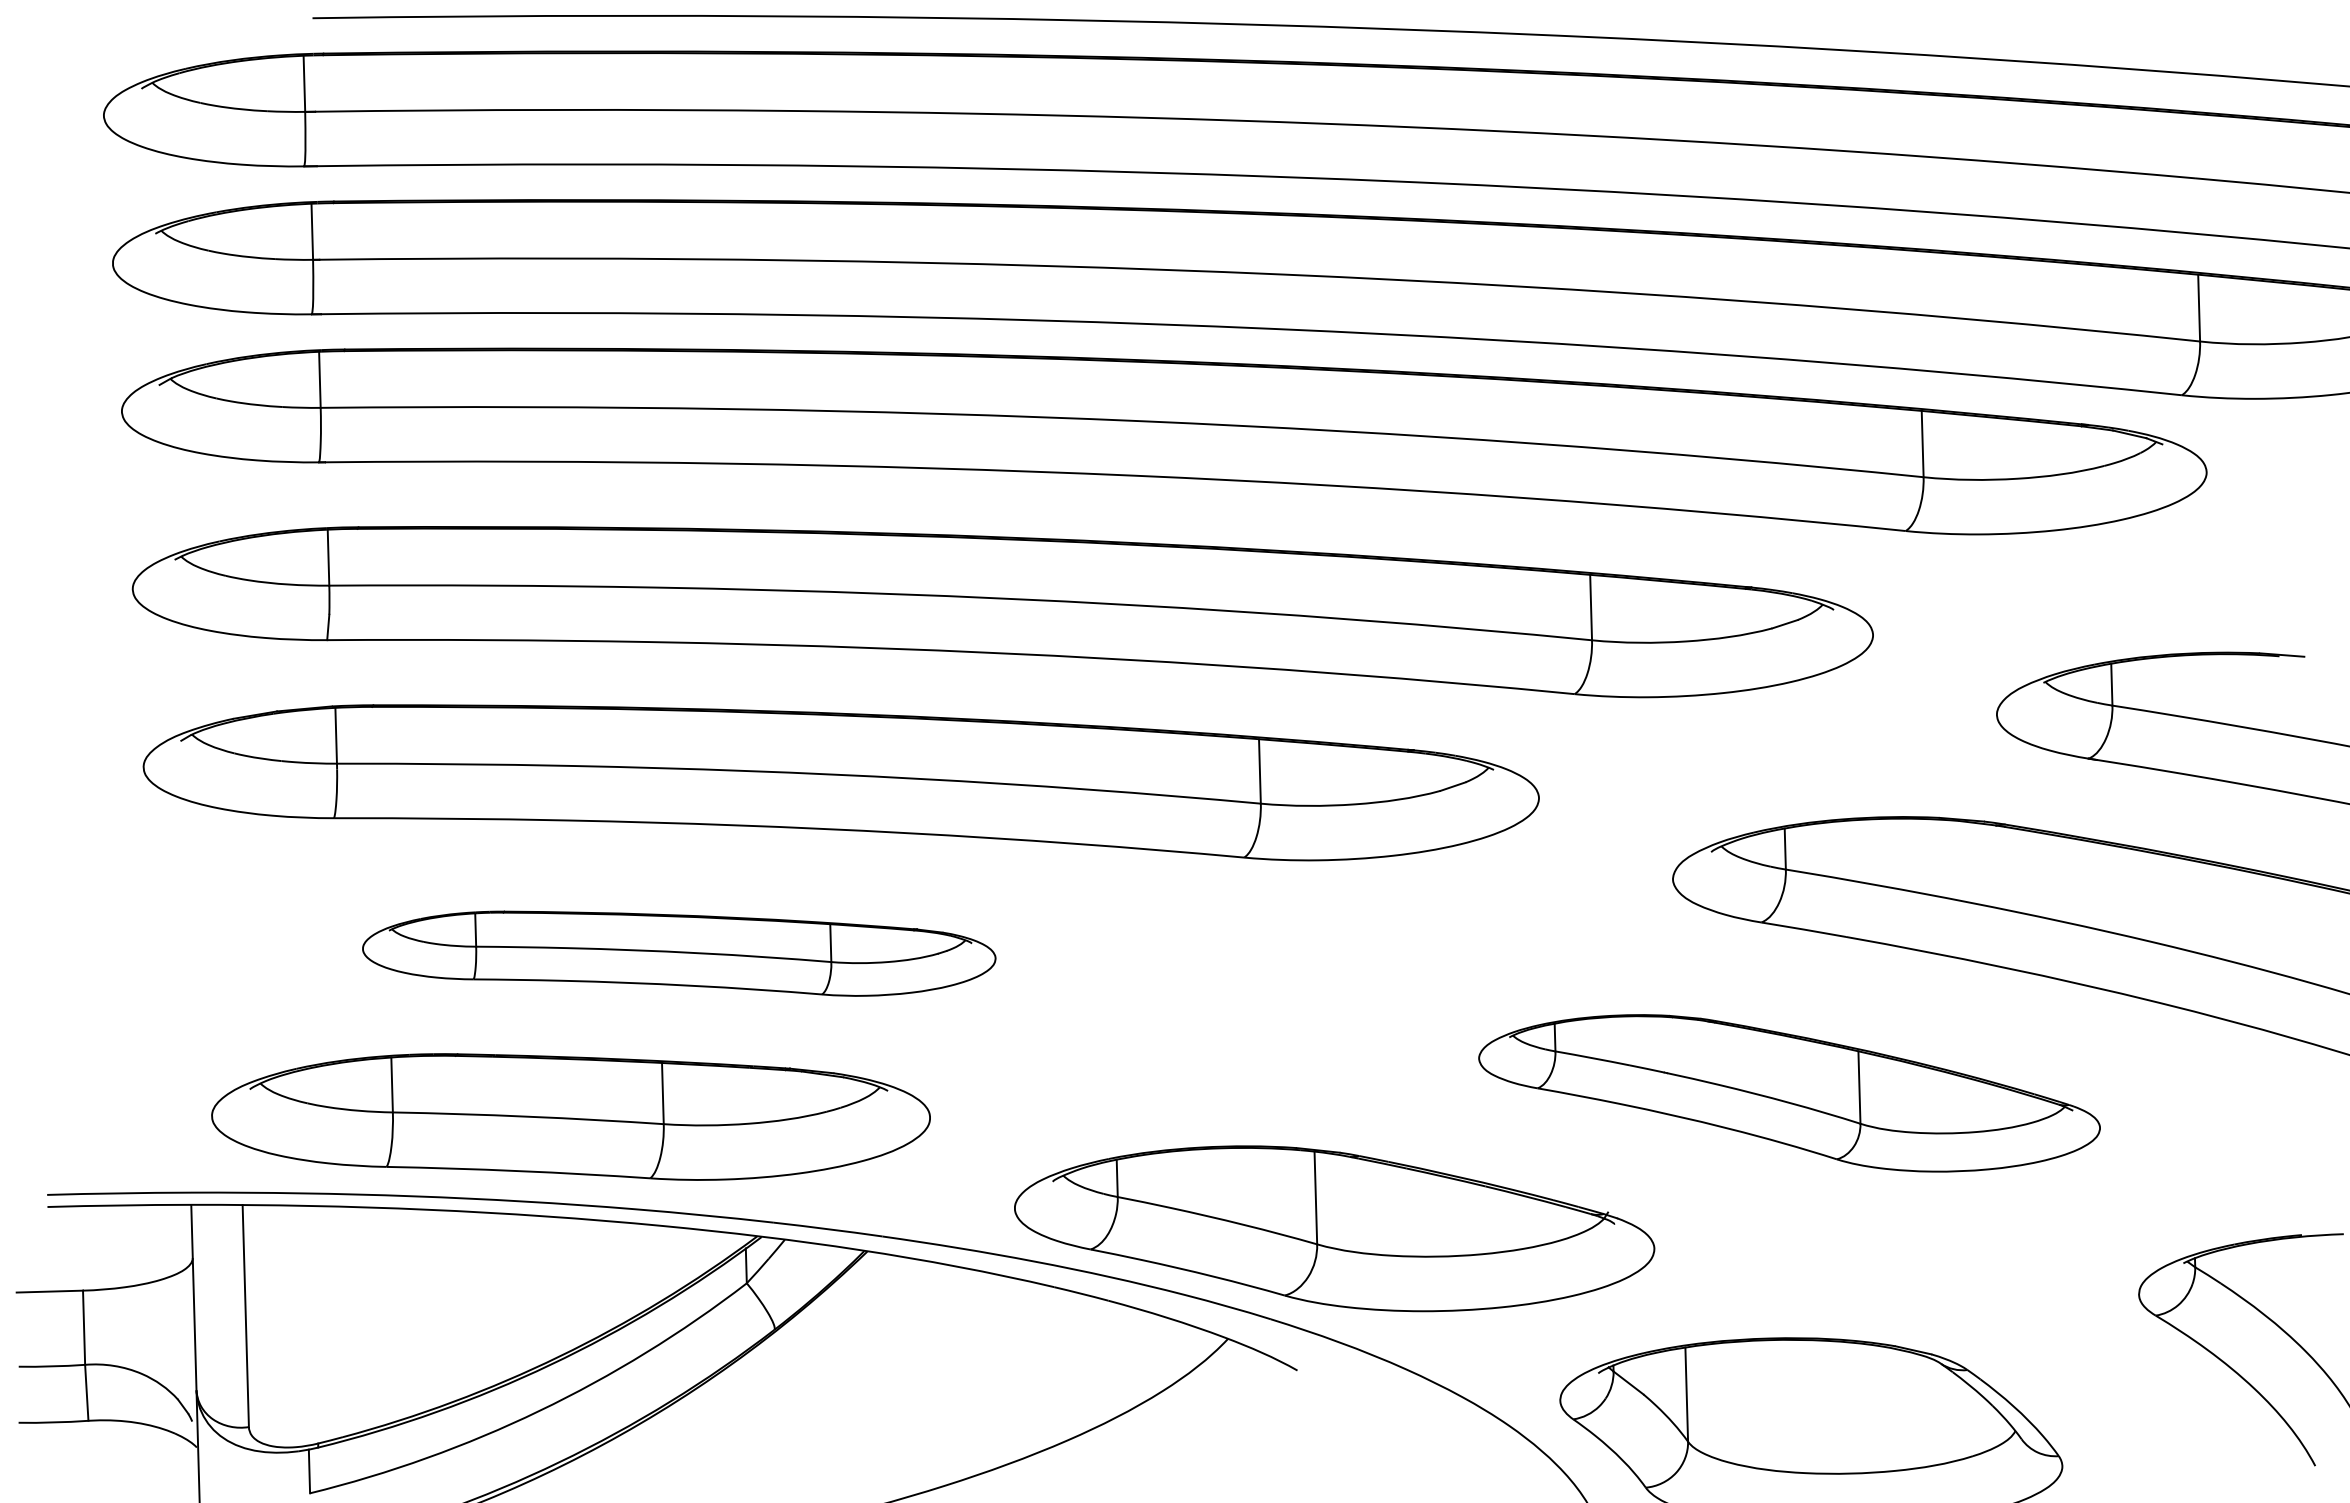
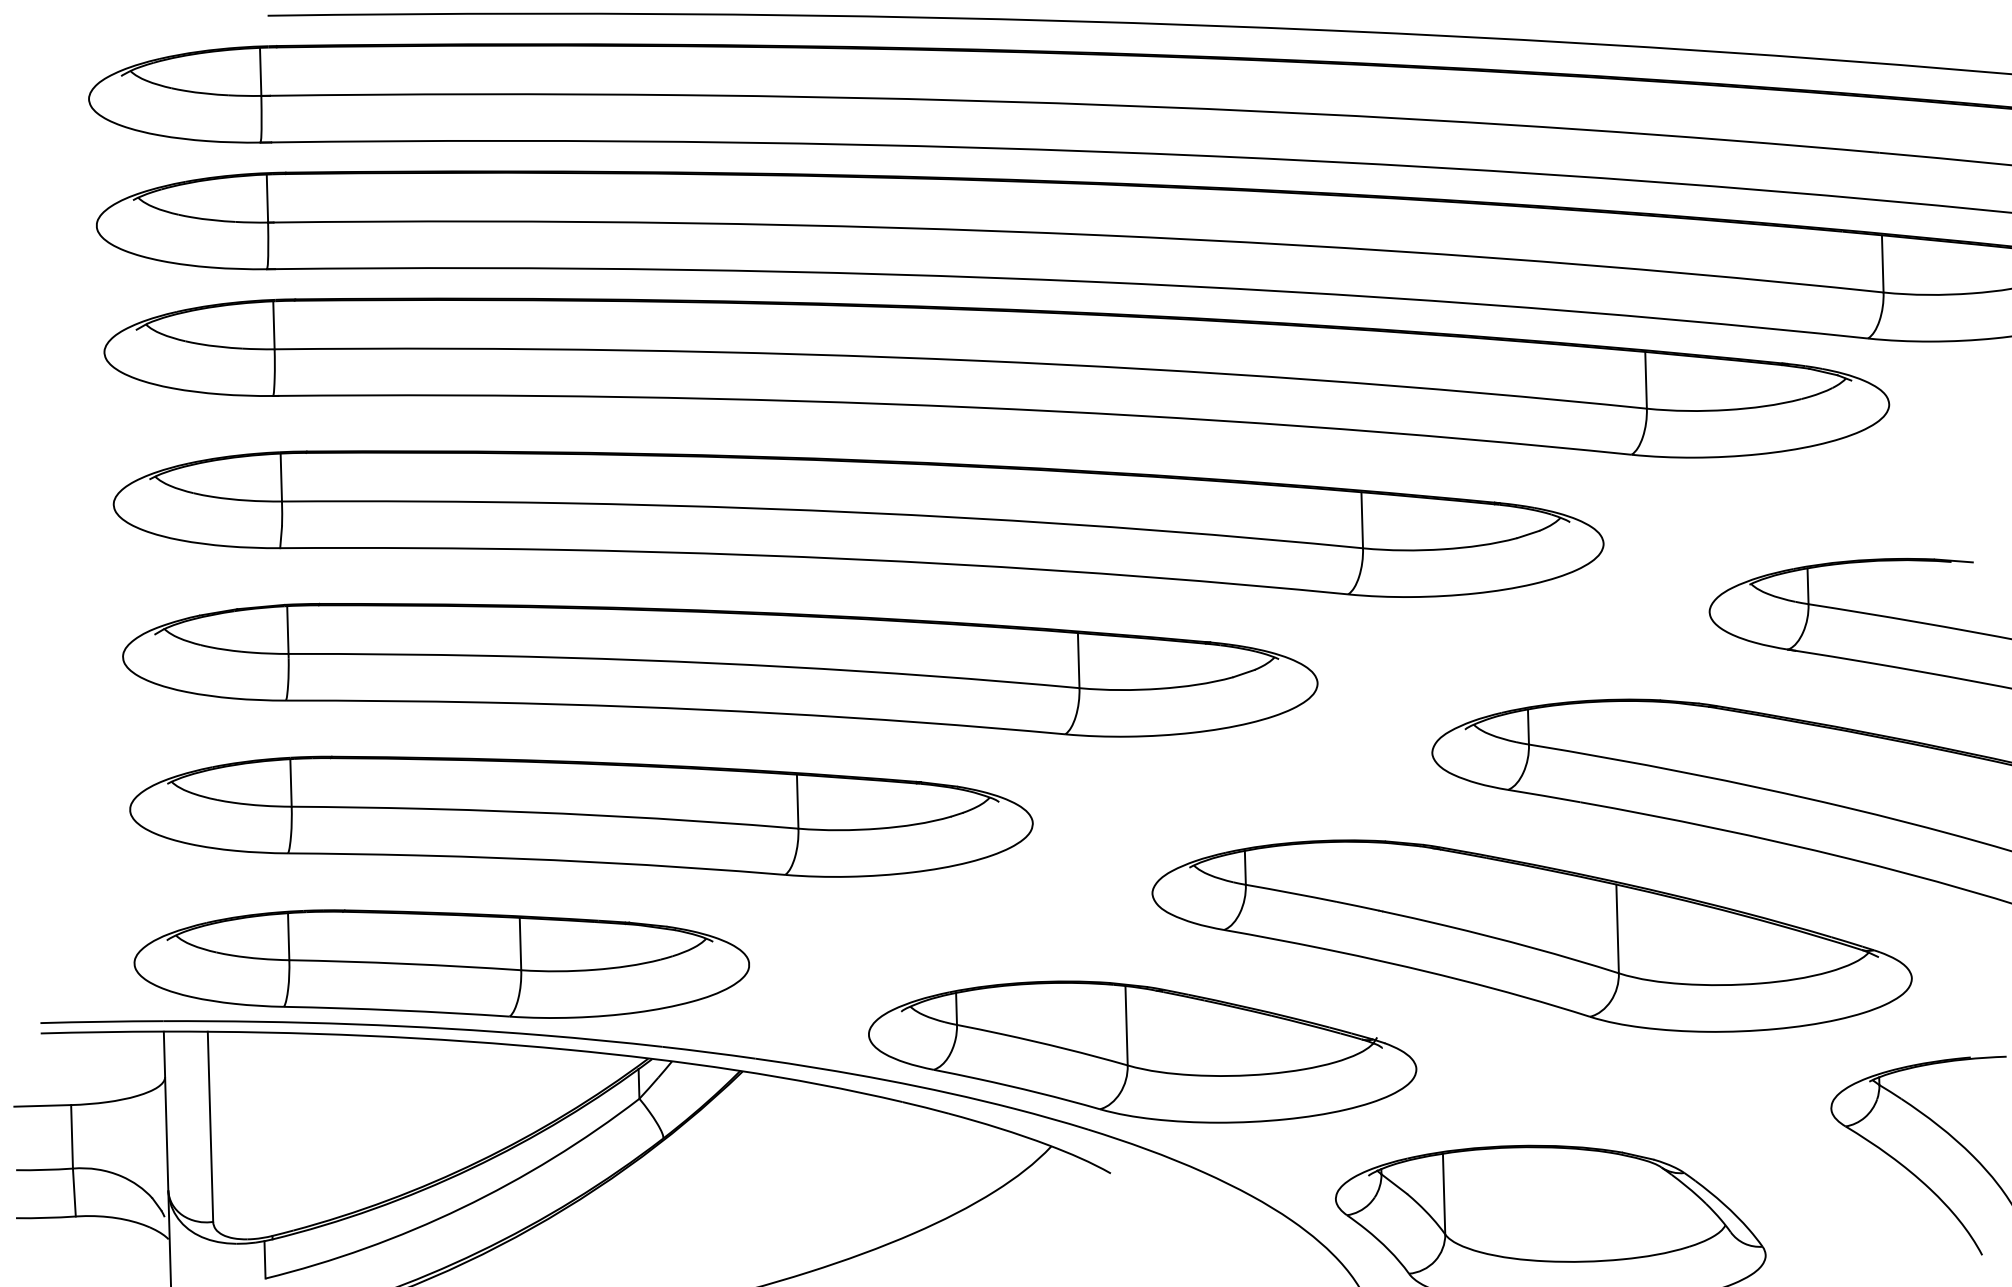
part: (679, 953) -> (581, 816), size x1.67
part: (1789, 1093) -> (1532, 936), size x1.43
part: (570, 1116) -> (441, 963), moved

